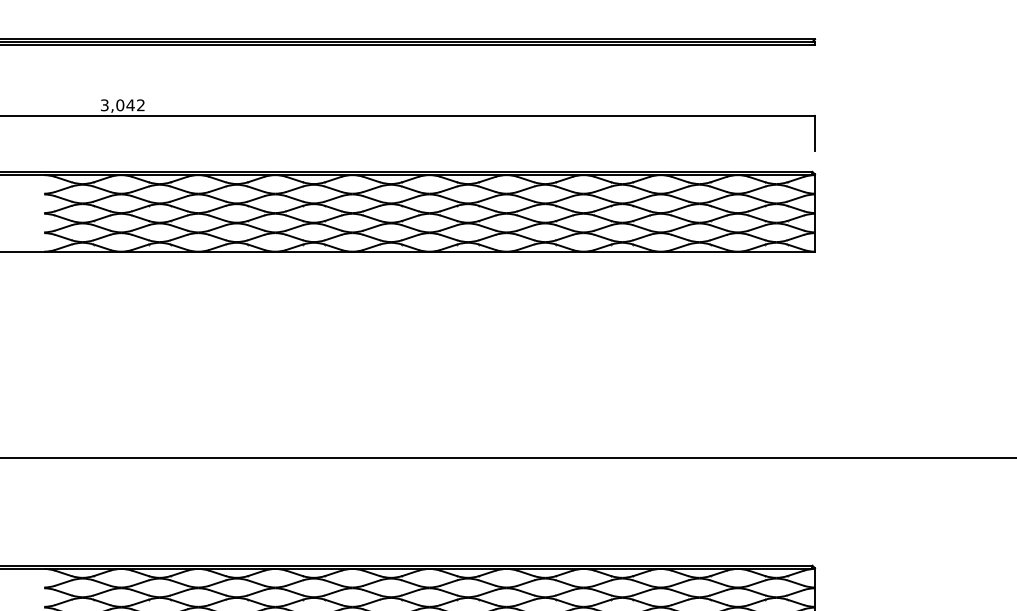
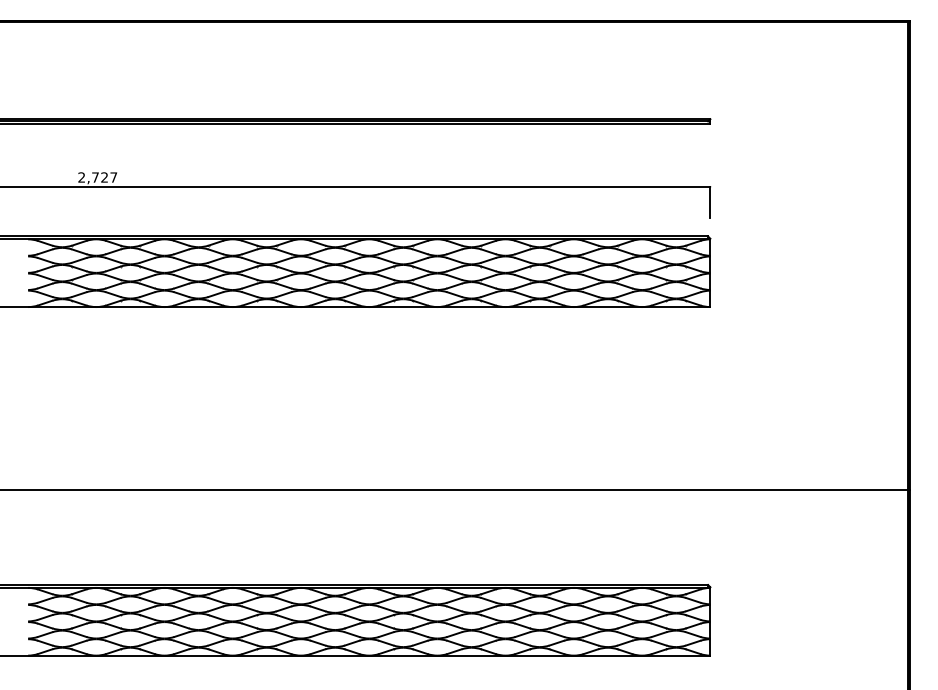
text: (122, 105) -> (97, 177), 3,042 -> 2,727

